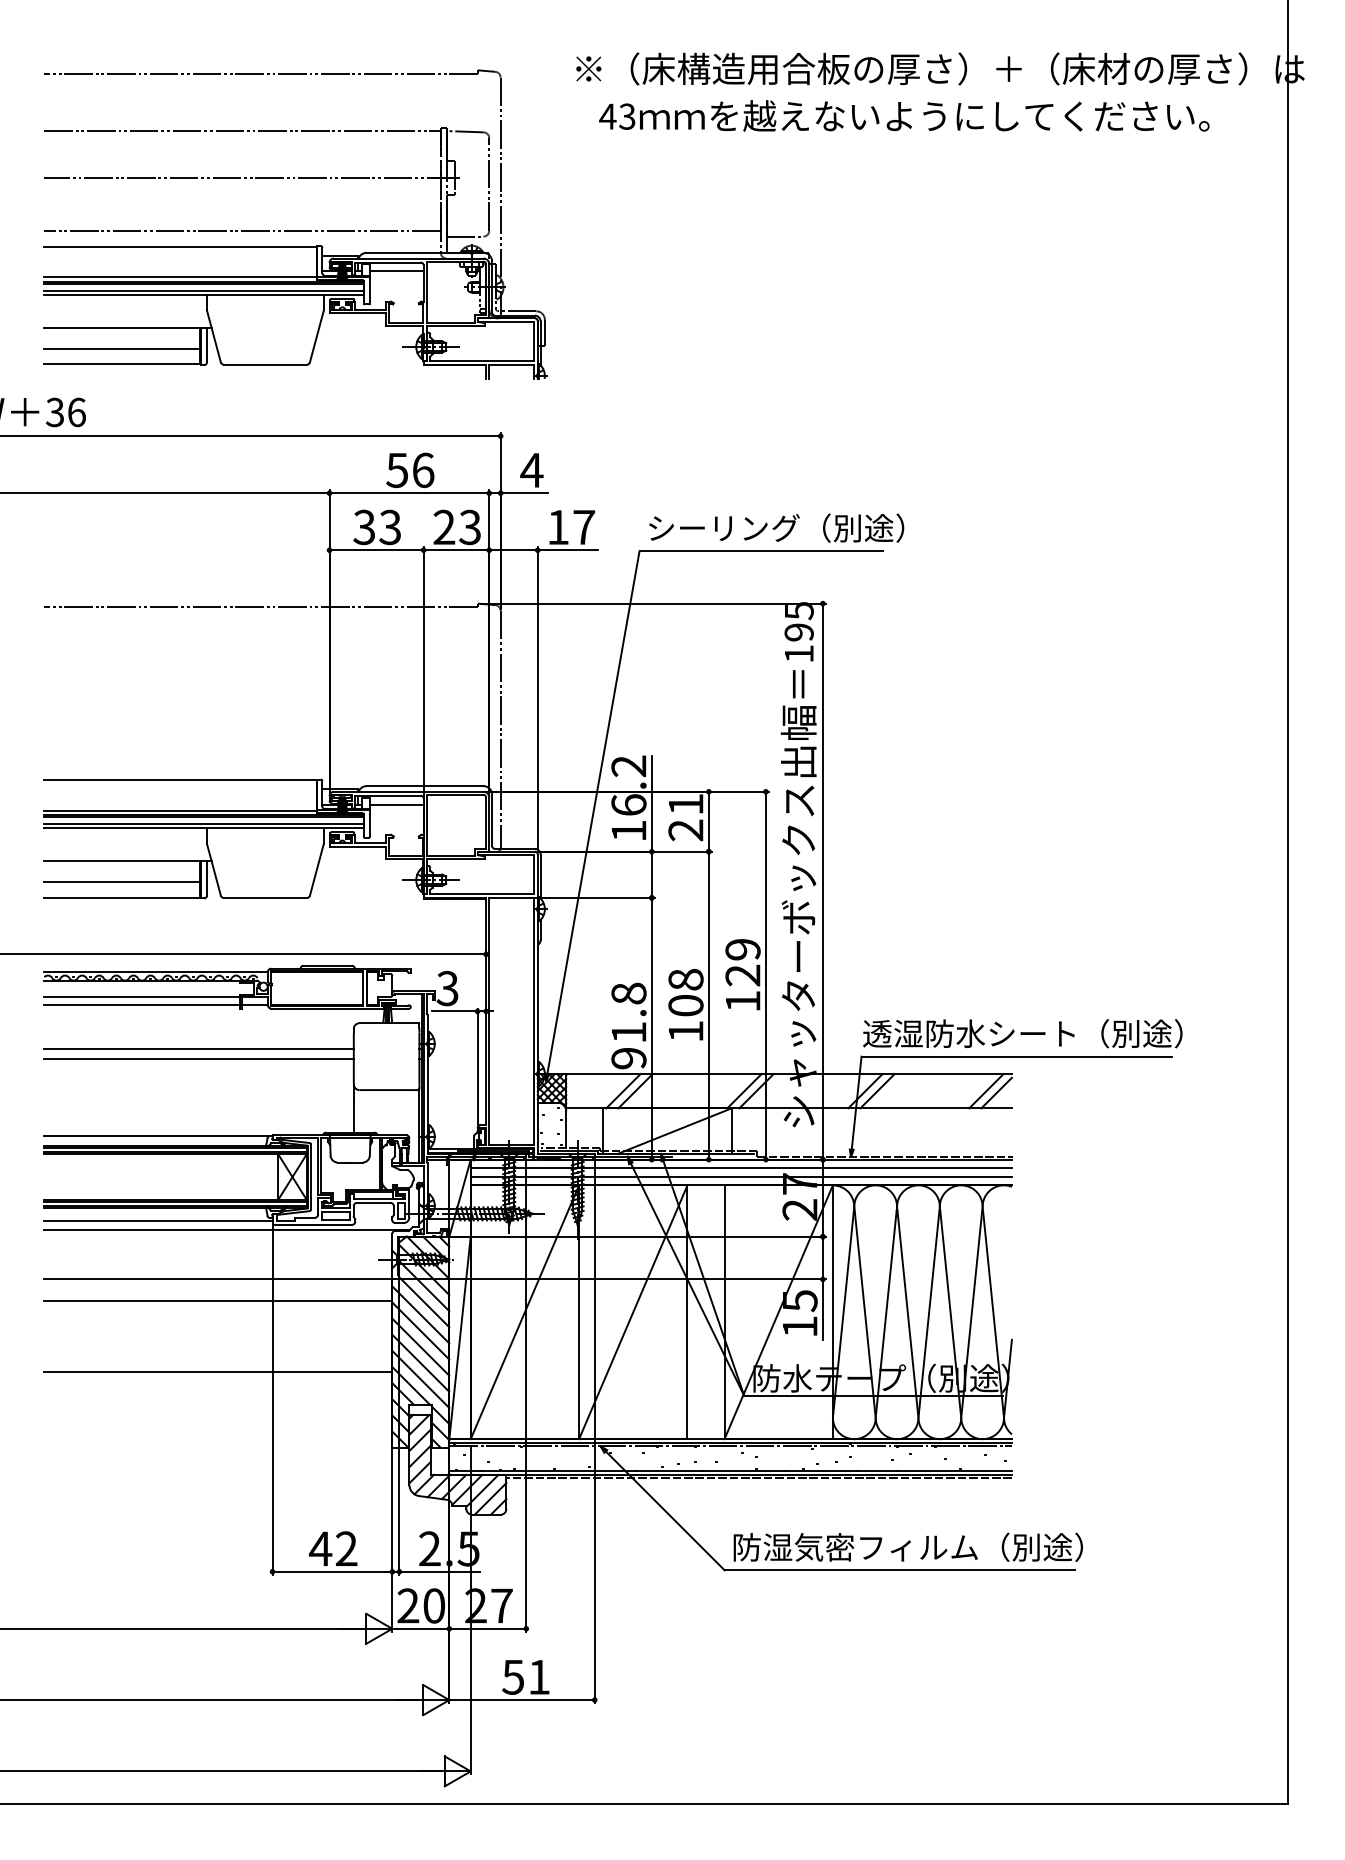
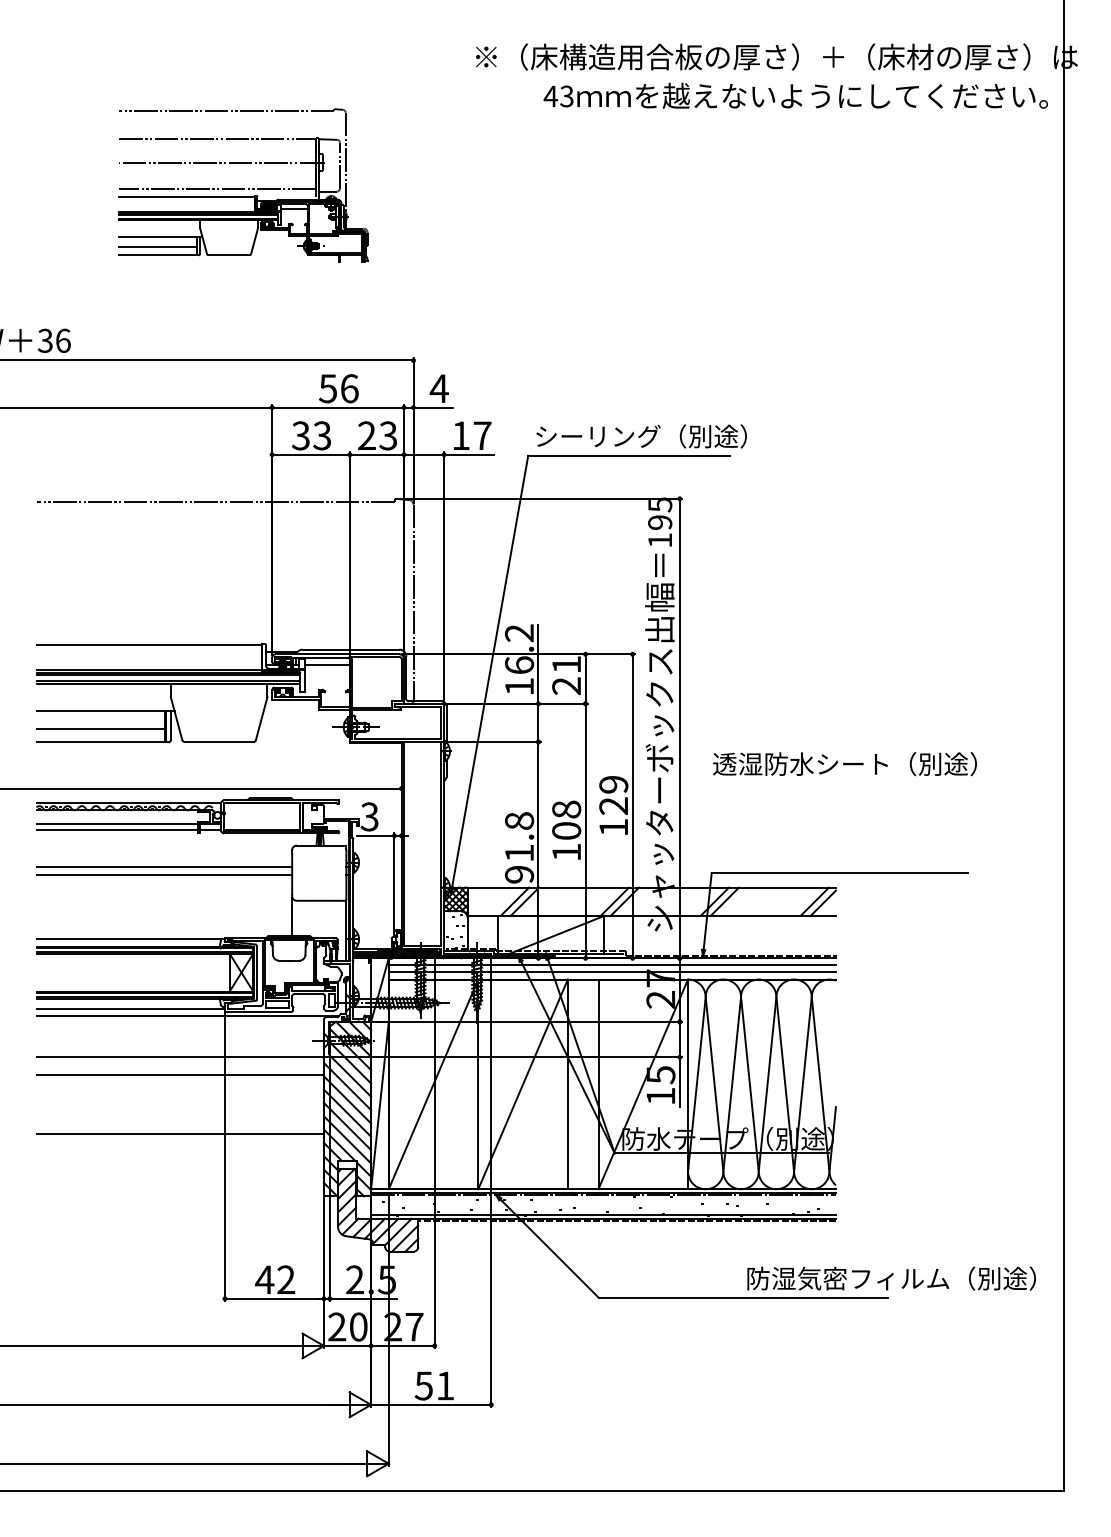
text: (904, 115) -> (795, 95), moved
part: (295, 224) -> (243, 185), size x0.6
text: (1022, 1033) -> (844, 763), moved
text: (907, 1546) -> (890, 1277), moved

